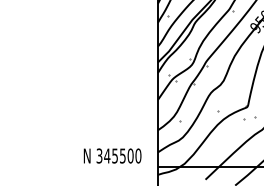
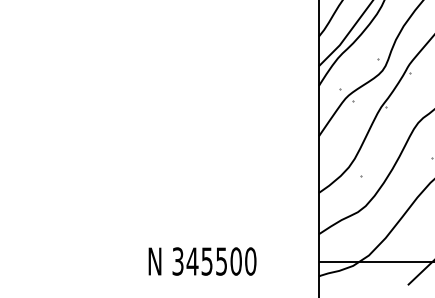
text: (112, 155) -> (202, 260), moved

